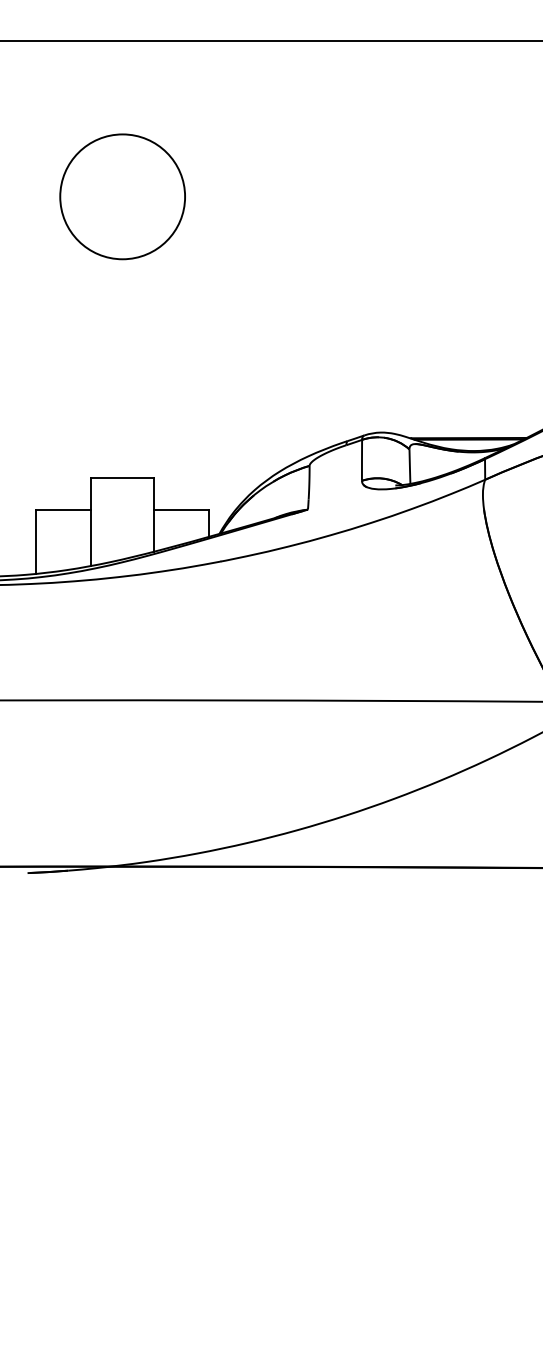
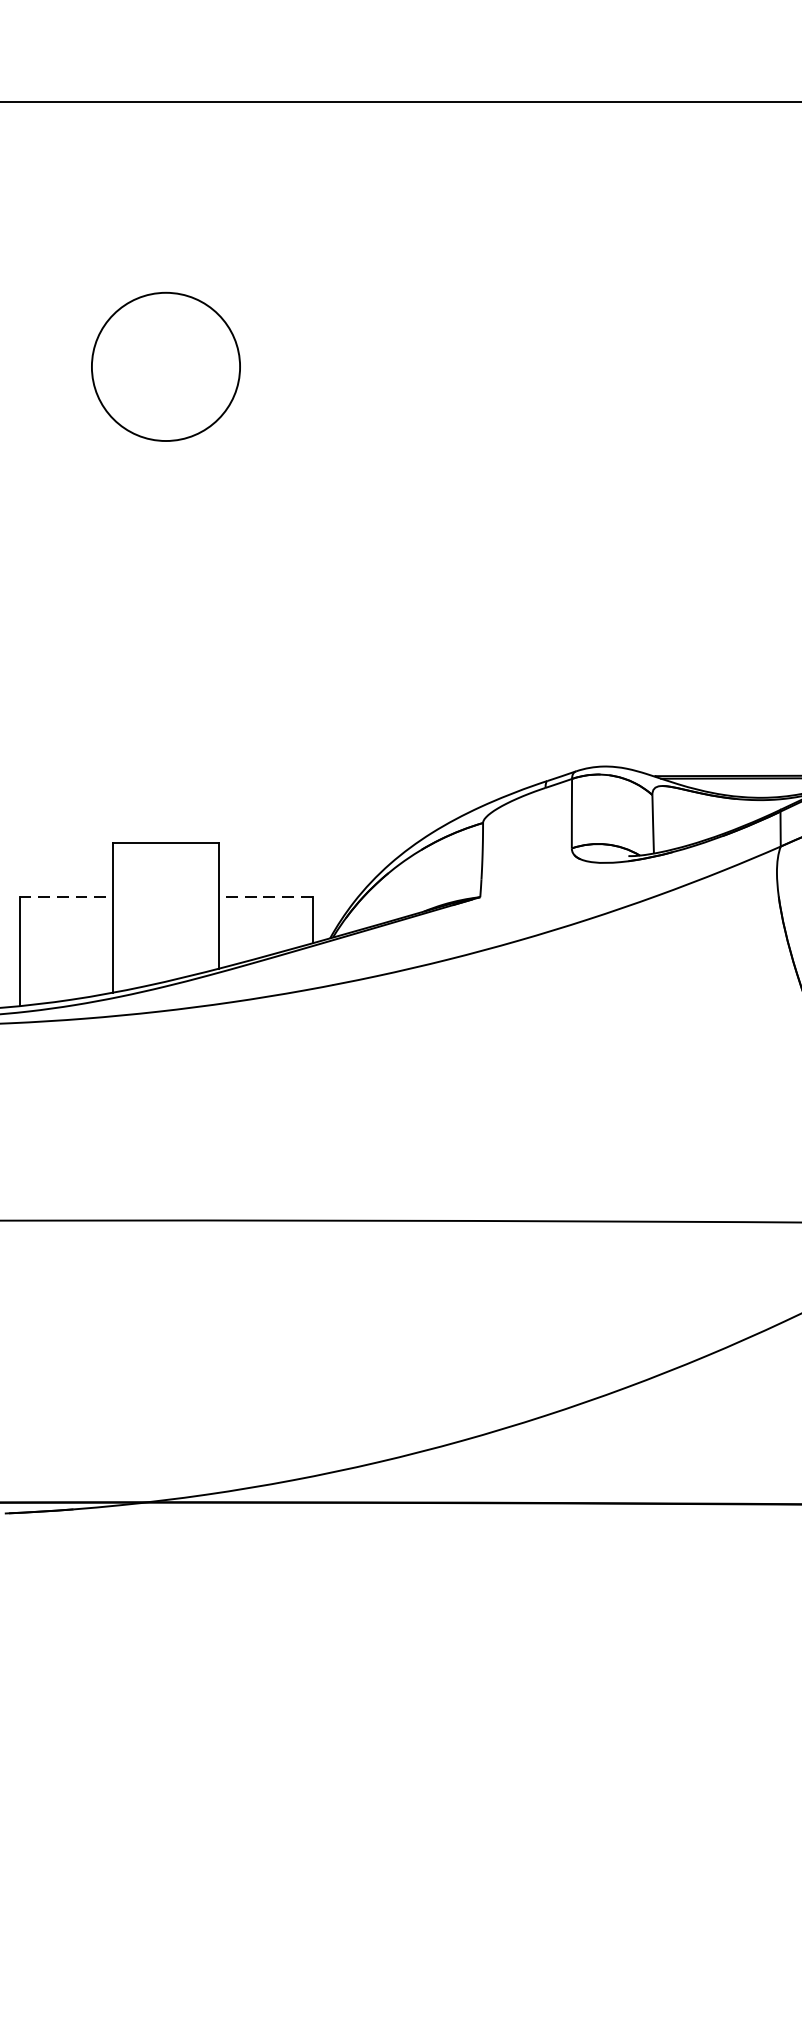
circle: (122, 196) -> (165, 366), size x0.7
line: (63, 509) -> (65, 896), solid -> dashed
line: (181, 509) -> (265, 896), solid -> dashed

